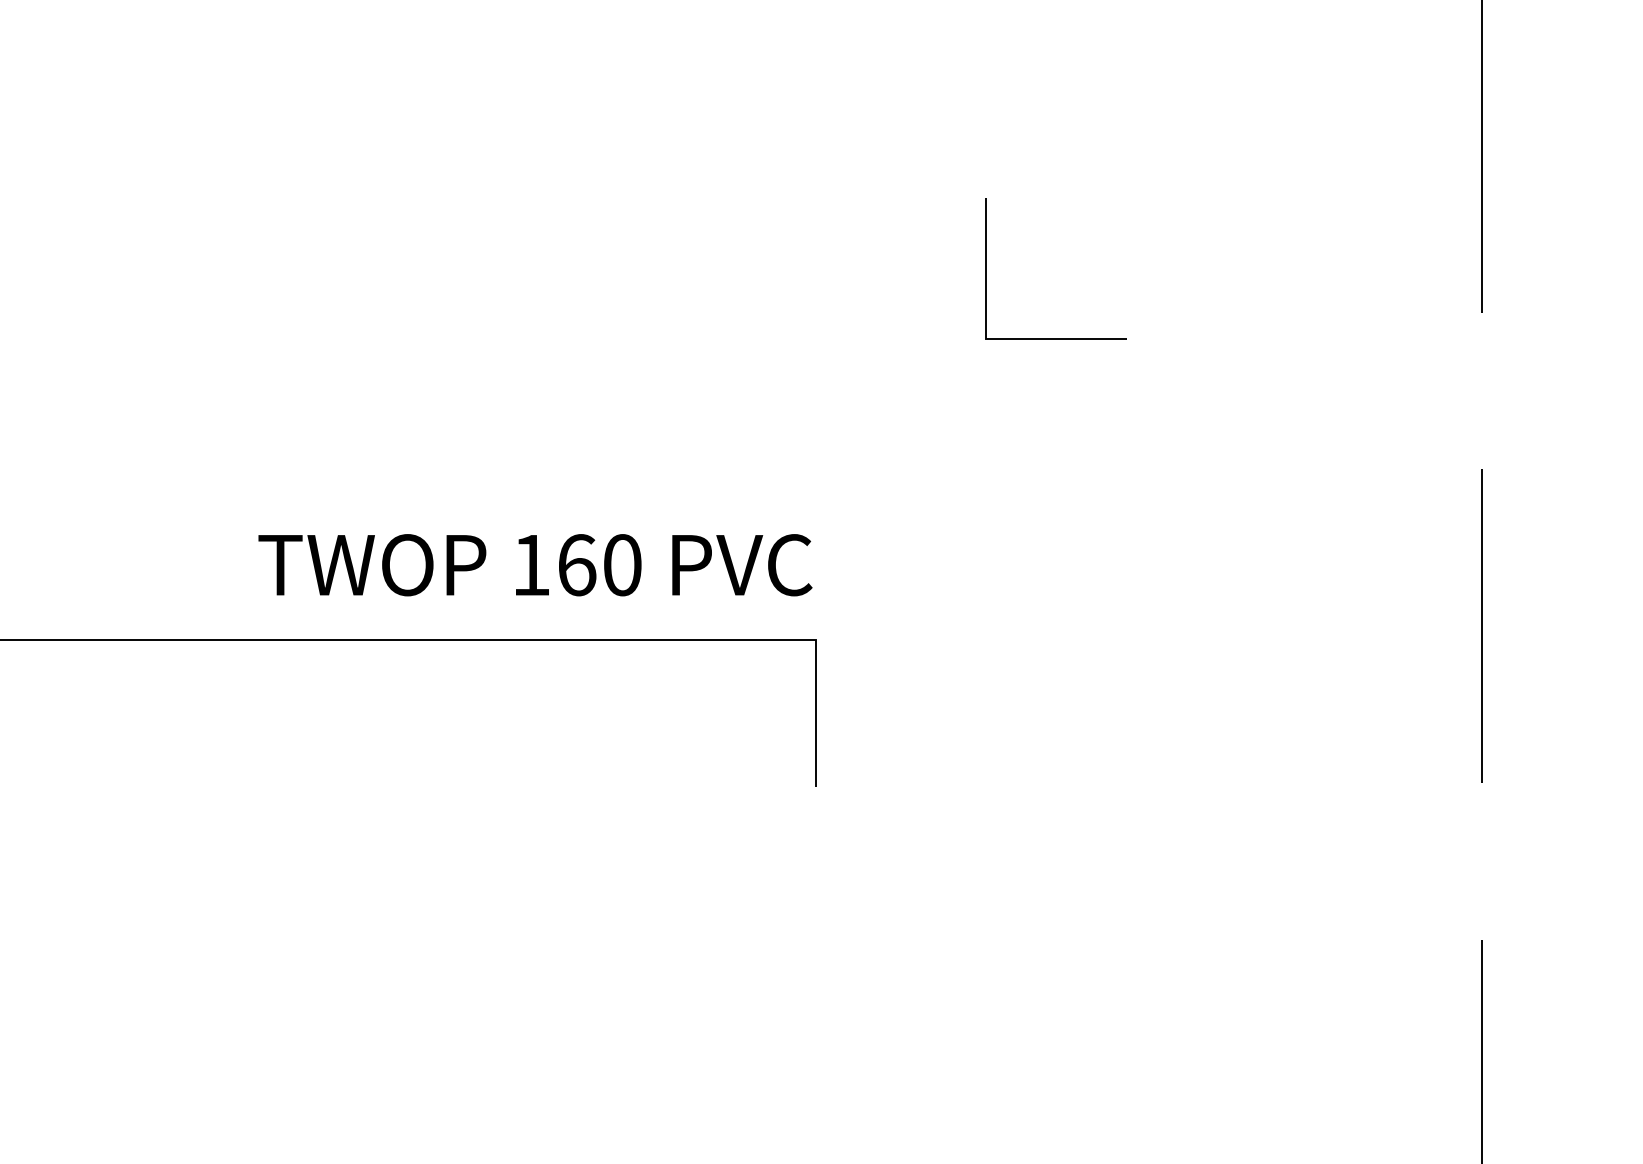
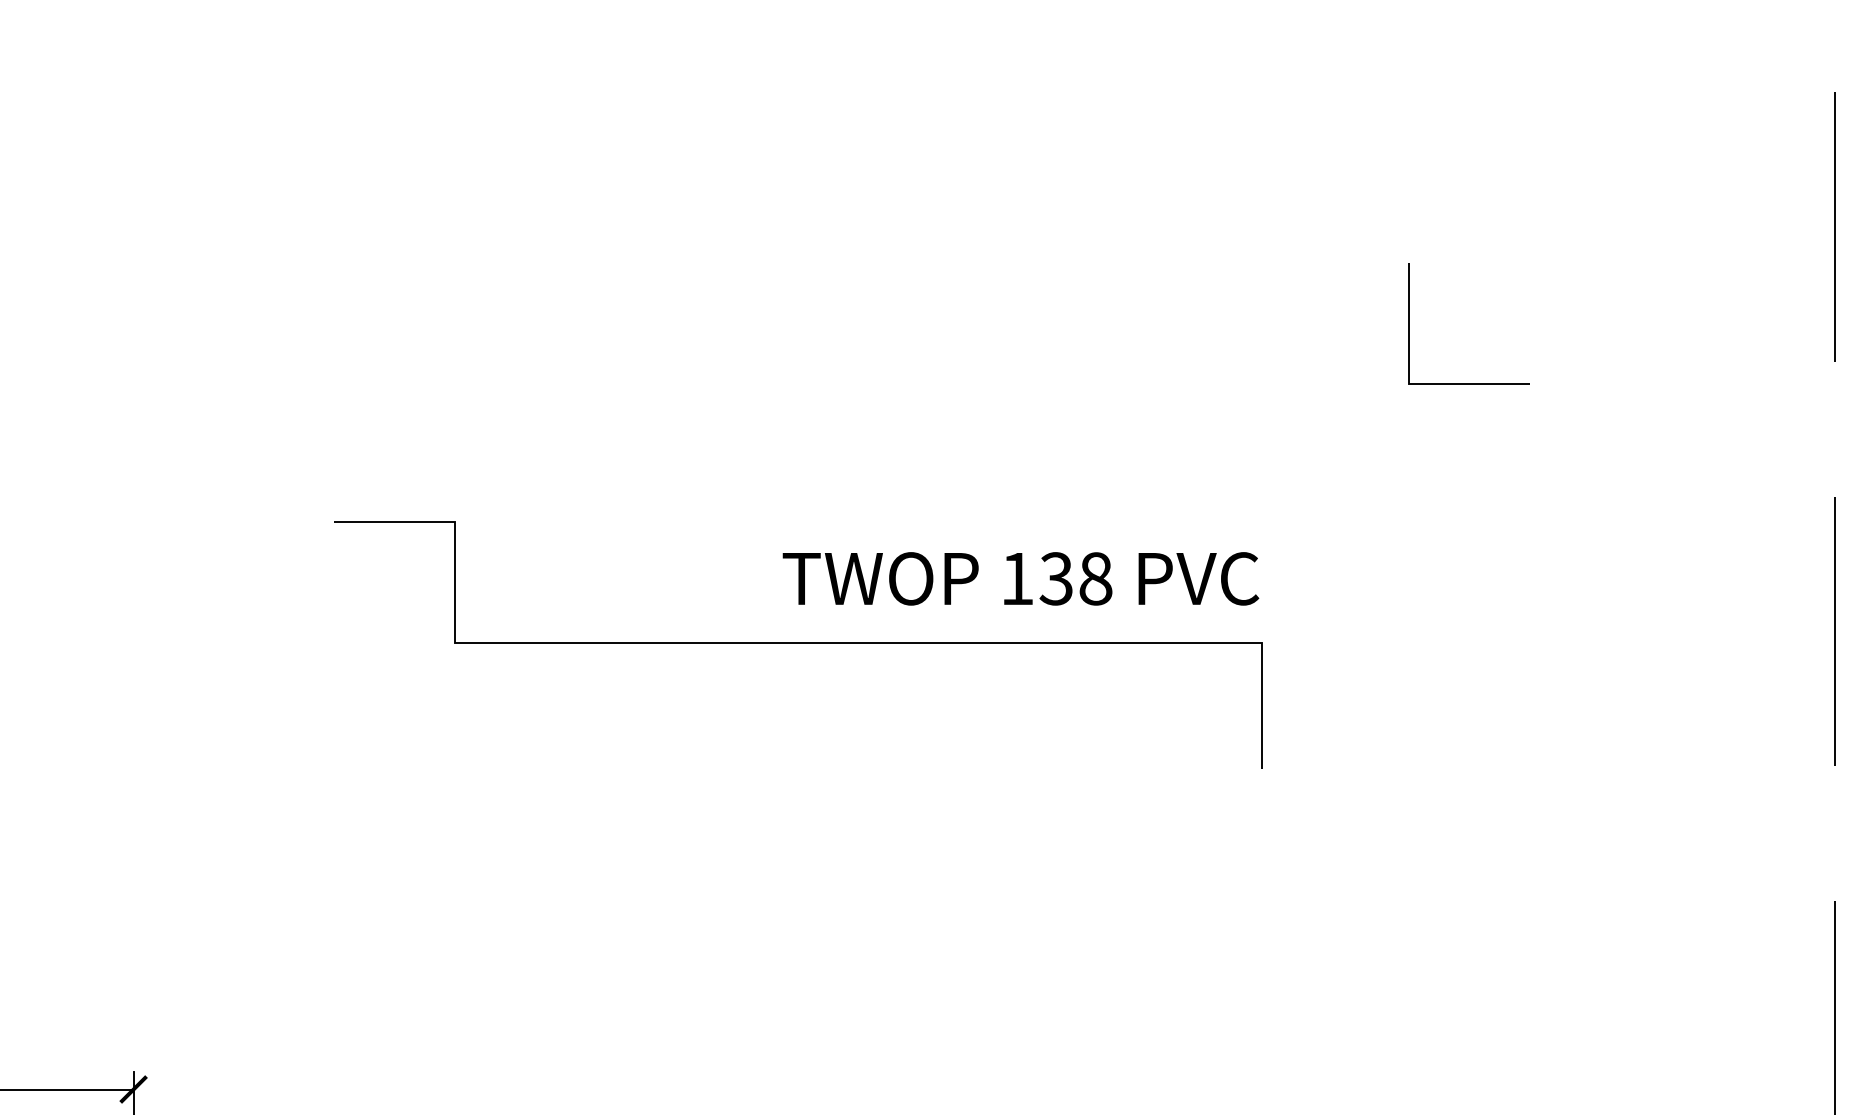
text: (598, 564) -> (1075, 578), 160 -> 138

